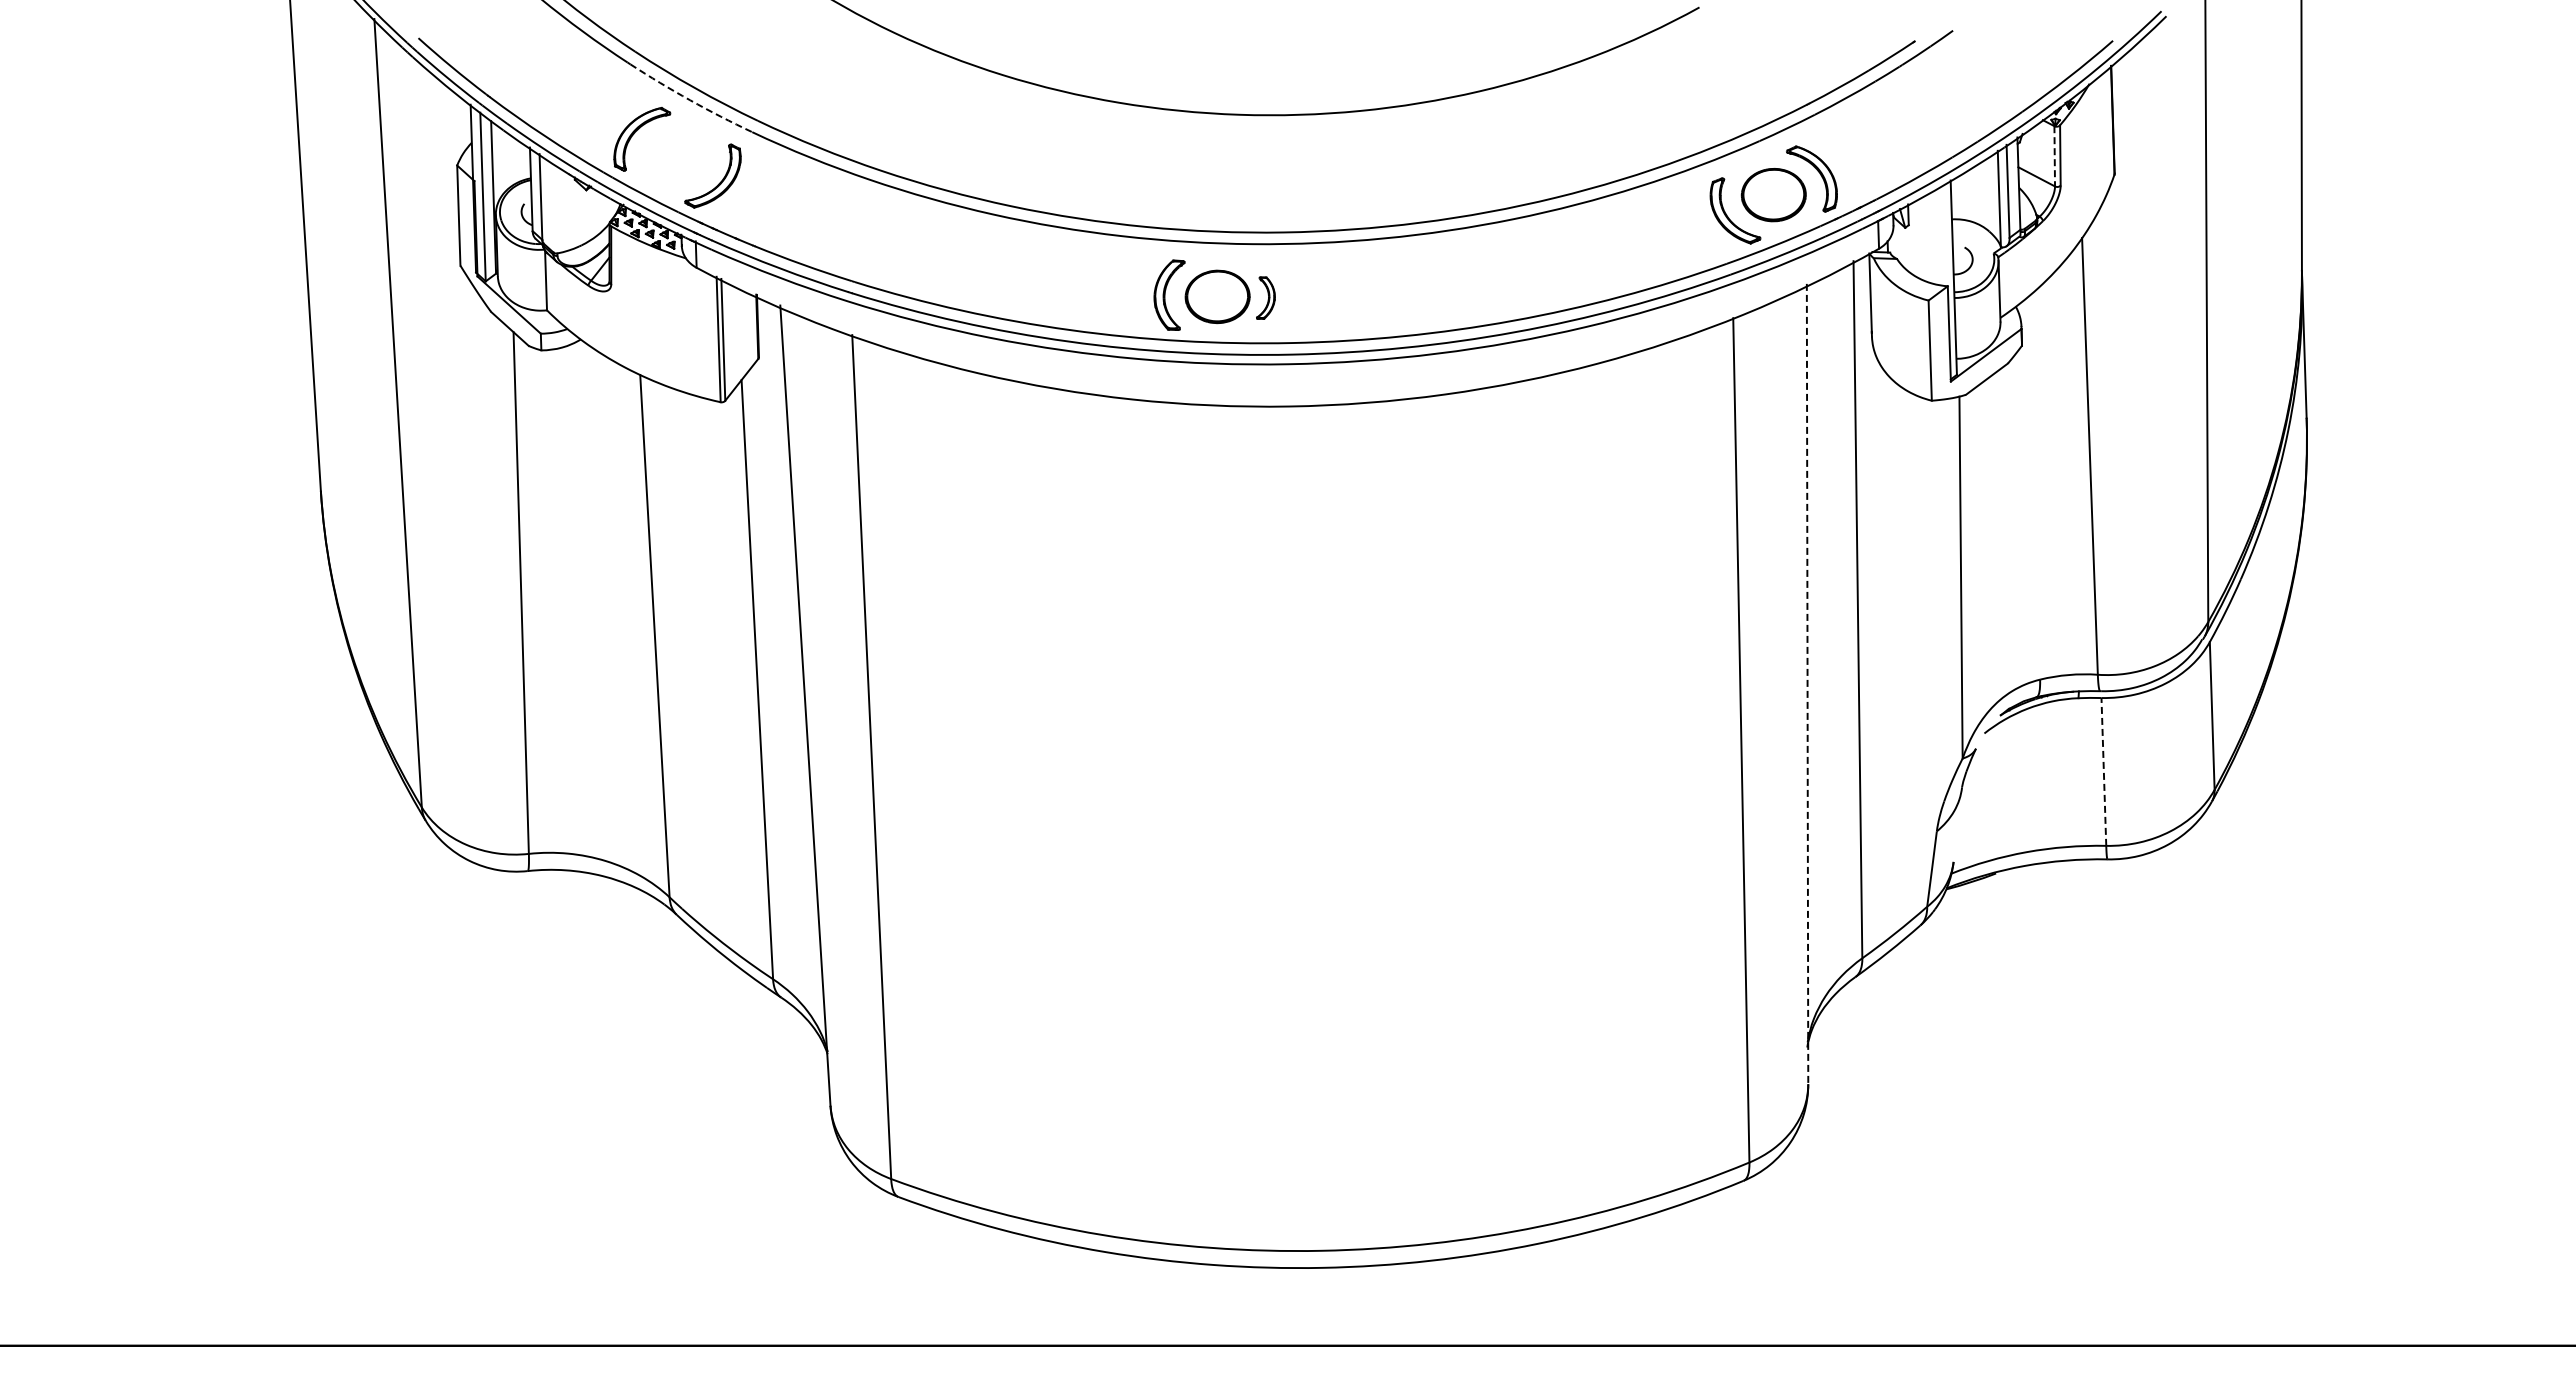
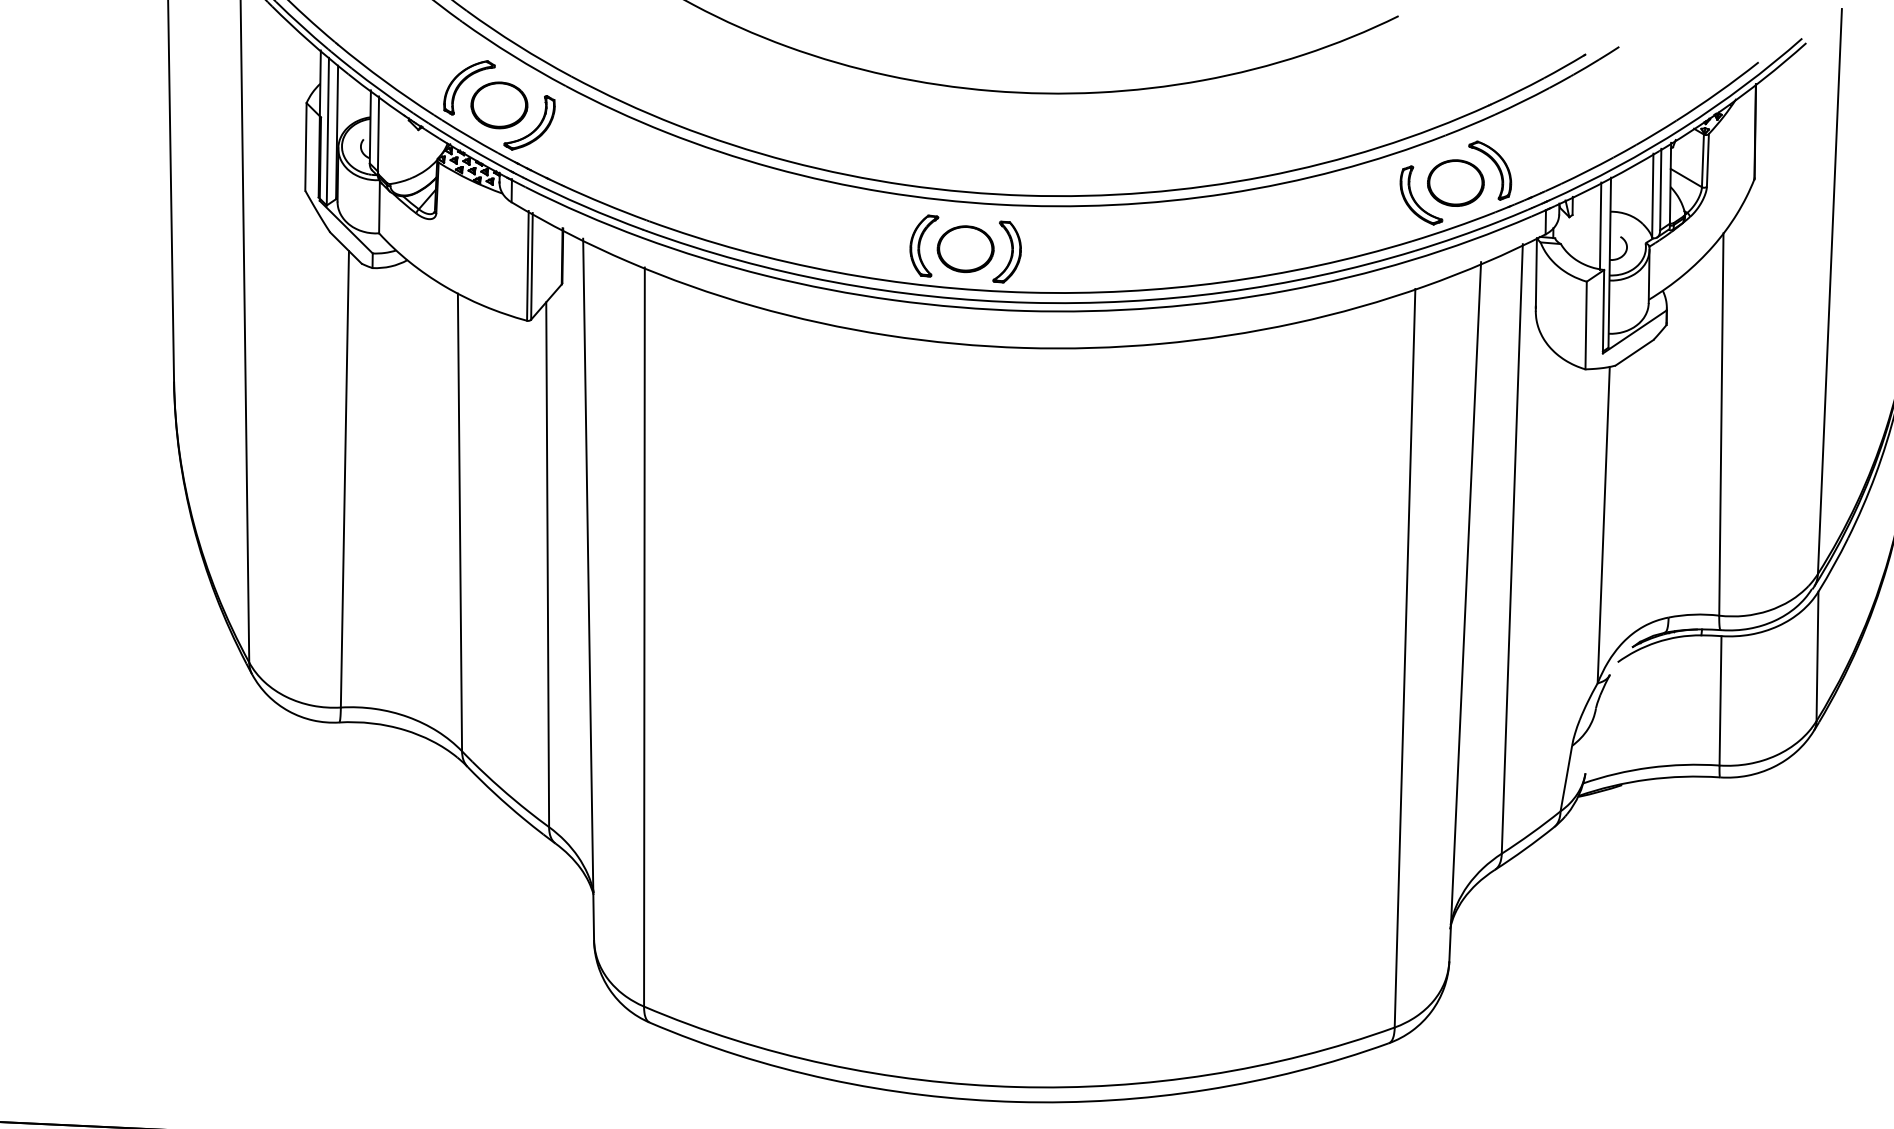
arc: (690, 100) -> (513, 55), dashed -> solid
line: (2054, 156) -> (1702, 161), dashed -> solid
part: (677, 157) -> (499, 105), added
line: (1941, 236) -> (1600, 226), added
part: (1265, 297) -> (1007, 251), size x1.67
line: (1807, 684) -> (1465, 612), dashed -> solid
line: (2103, 771) -> (1720, 700), dashed -> solid

